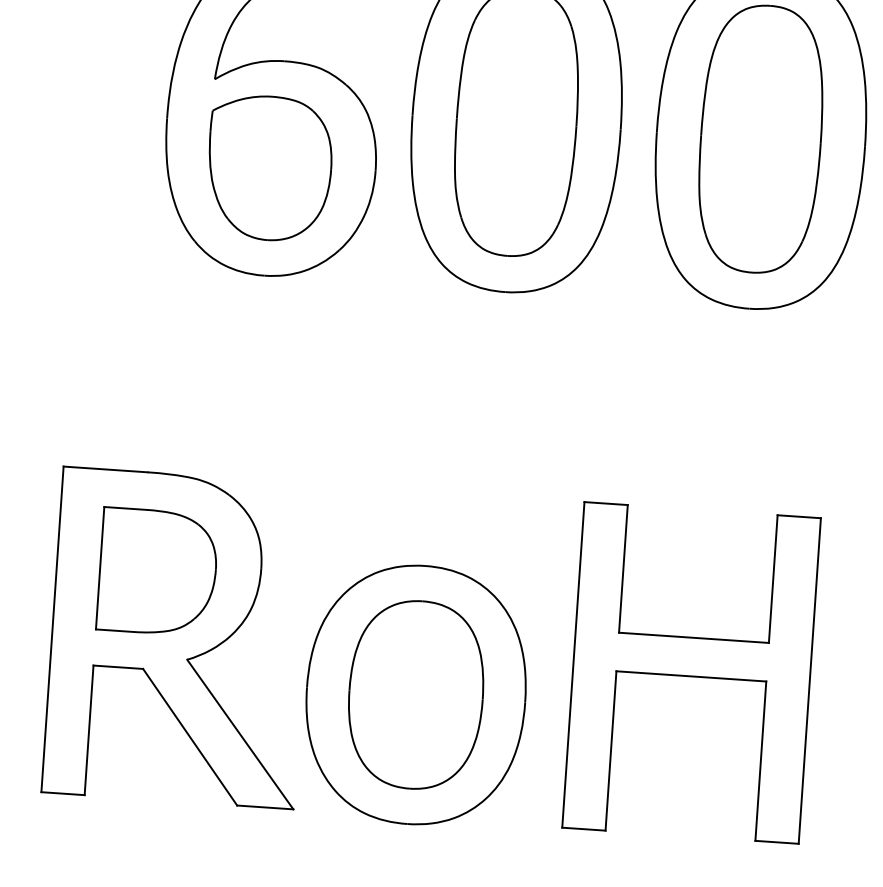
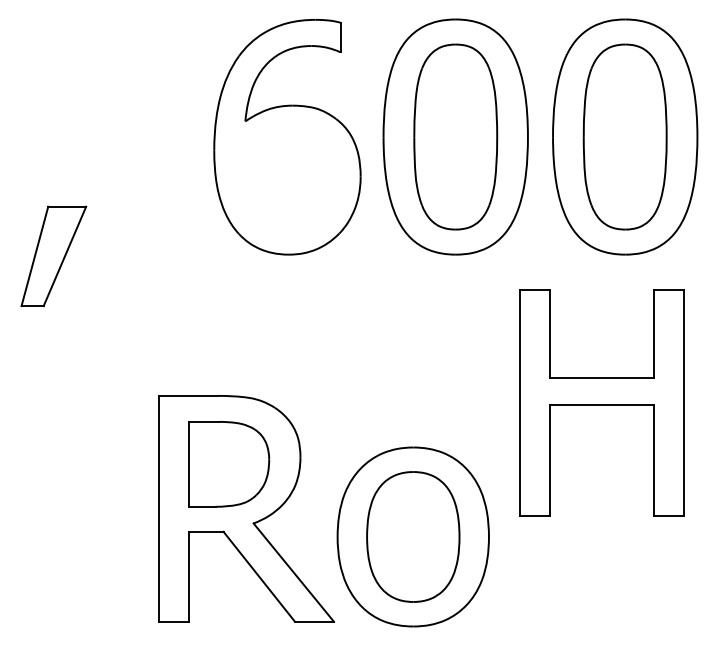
part: (268, 167) -> (286, 179), removed
part: (690, 672) -> (601, 402), moved

